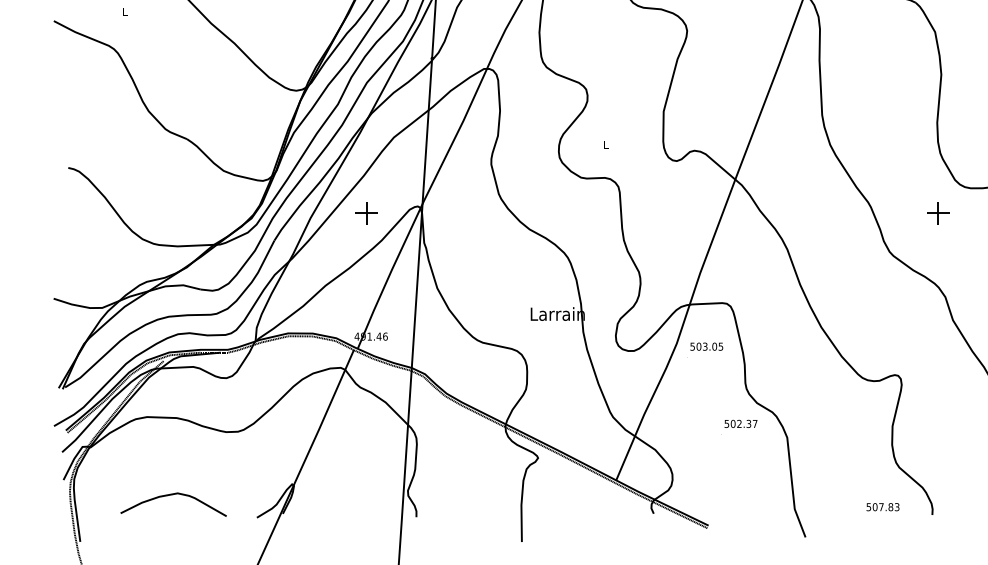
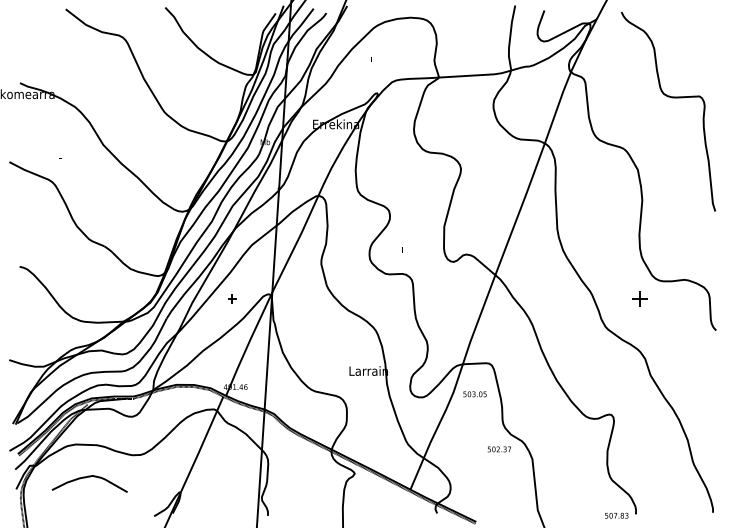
part: (366, 212) -> (232, 298), size x0.6
curve: (173, 495) -> (89, 477), moved
text: (882, 506) -> (616, 515), moved

